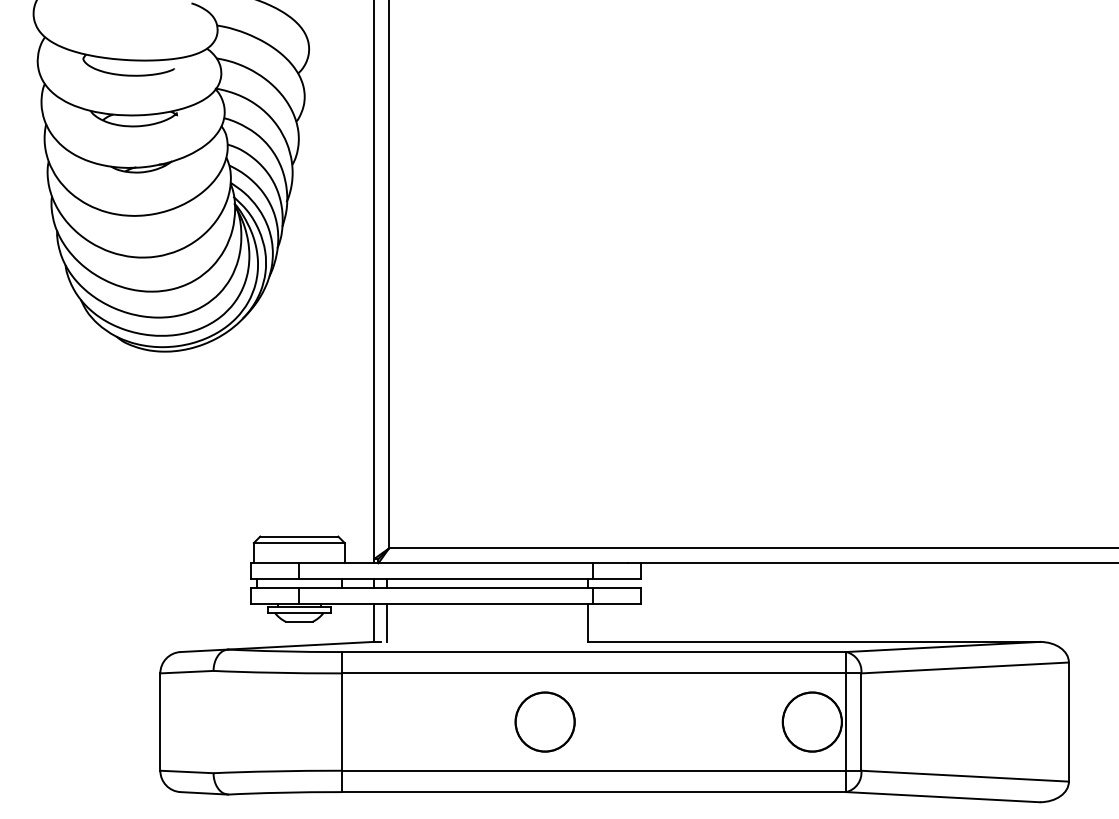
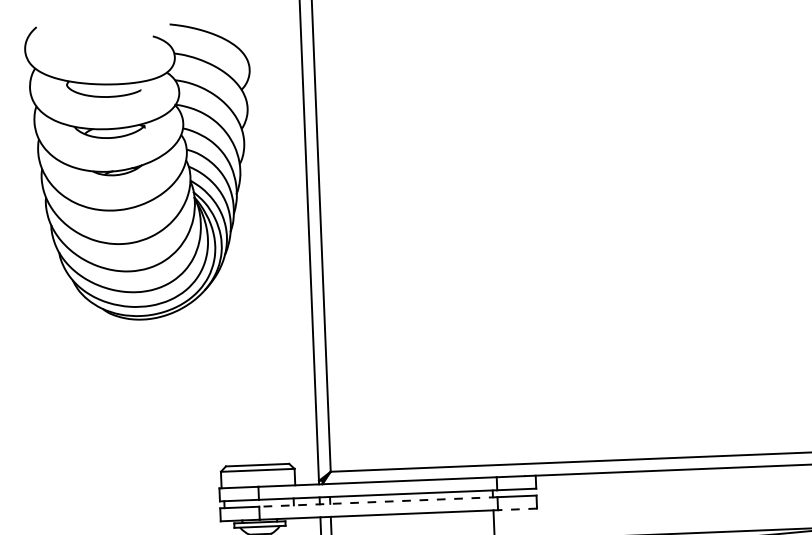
line: (446, 587) -> (378, 501), solid -> dashed
line: (616, 603) -> (516, 509), solid -> dashed

